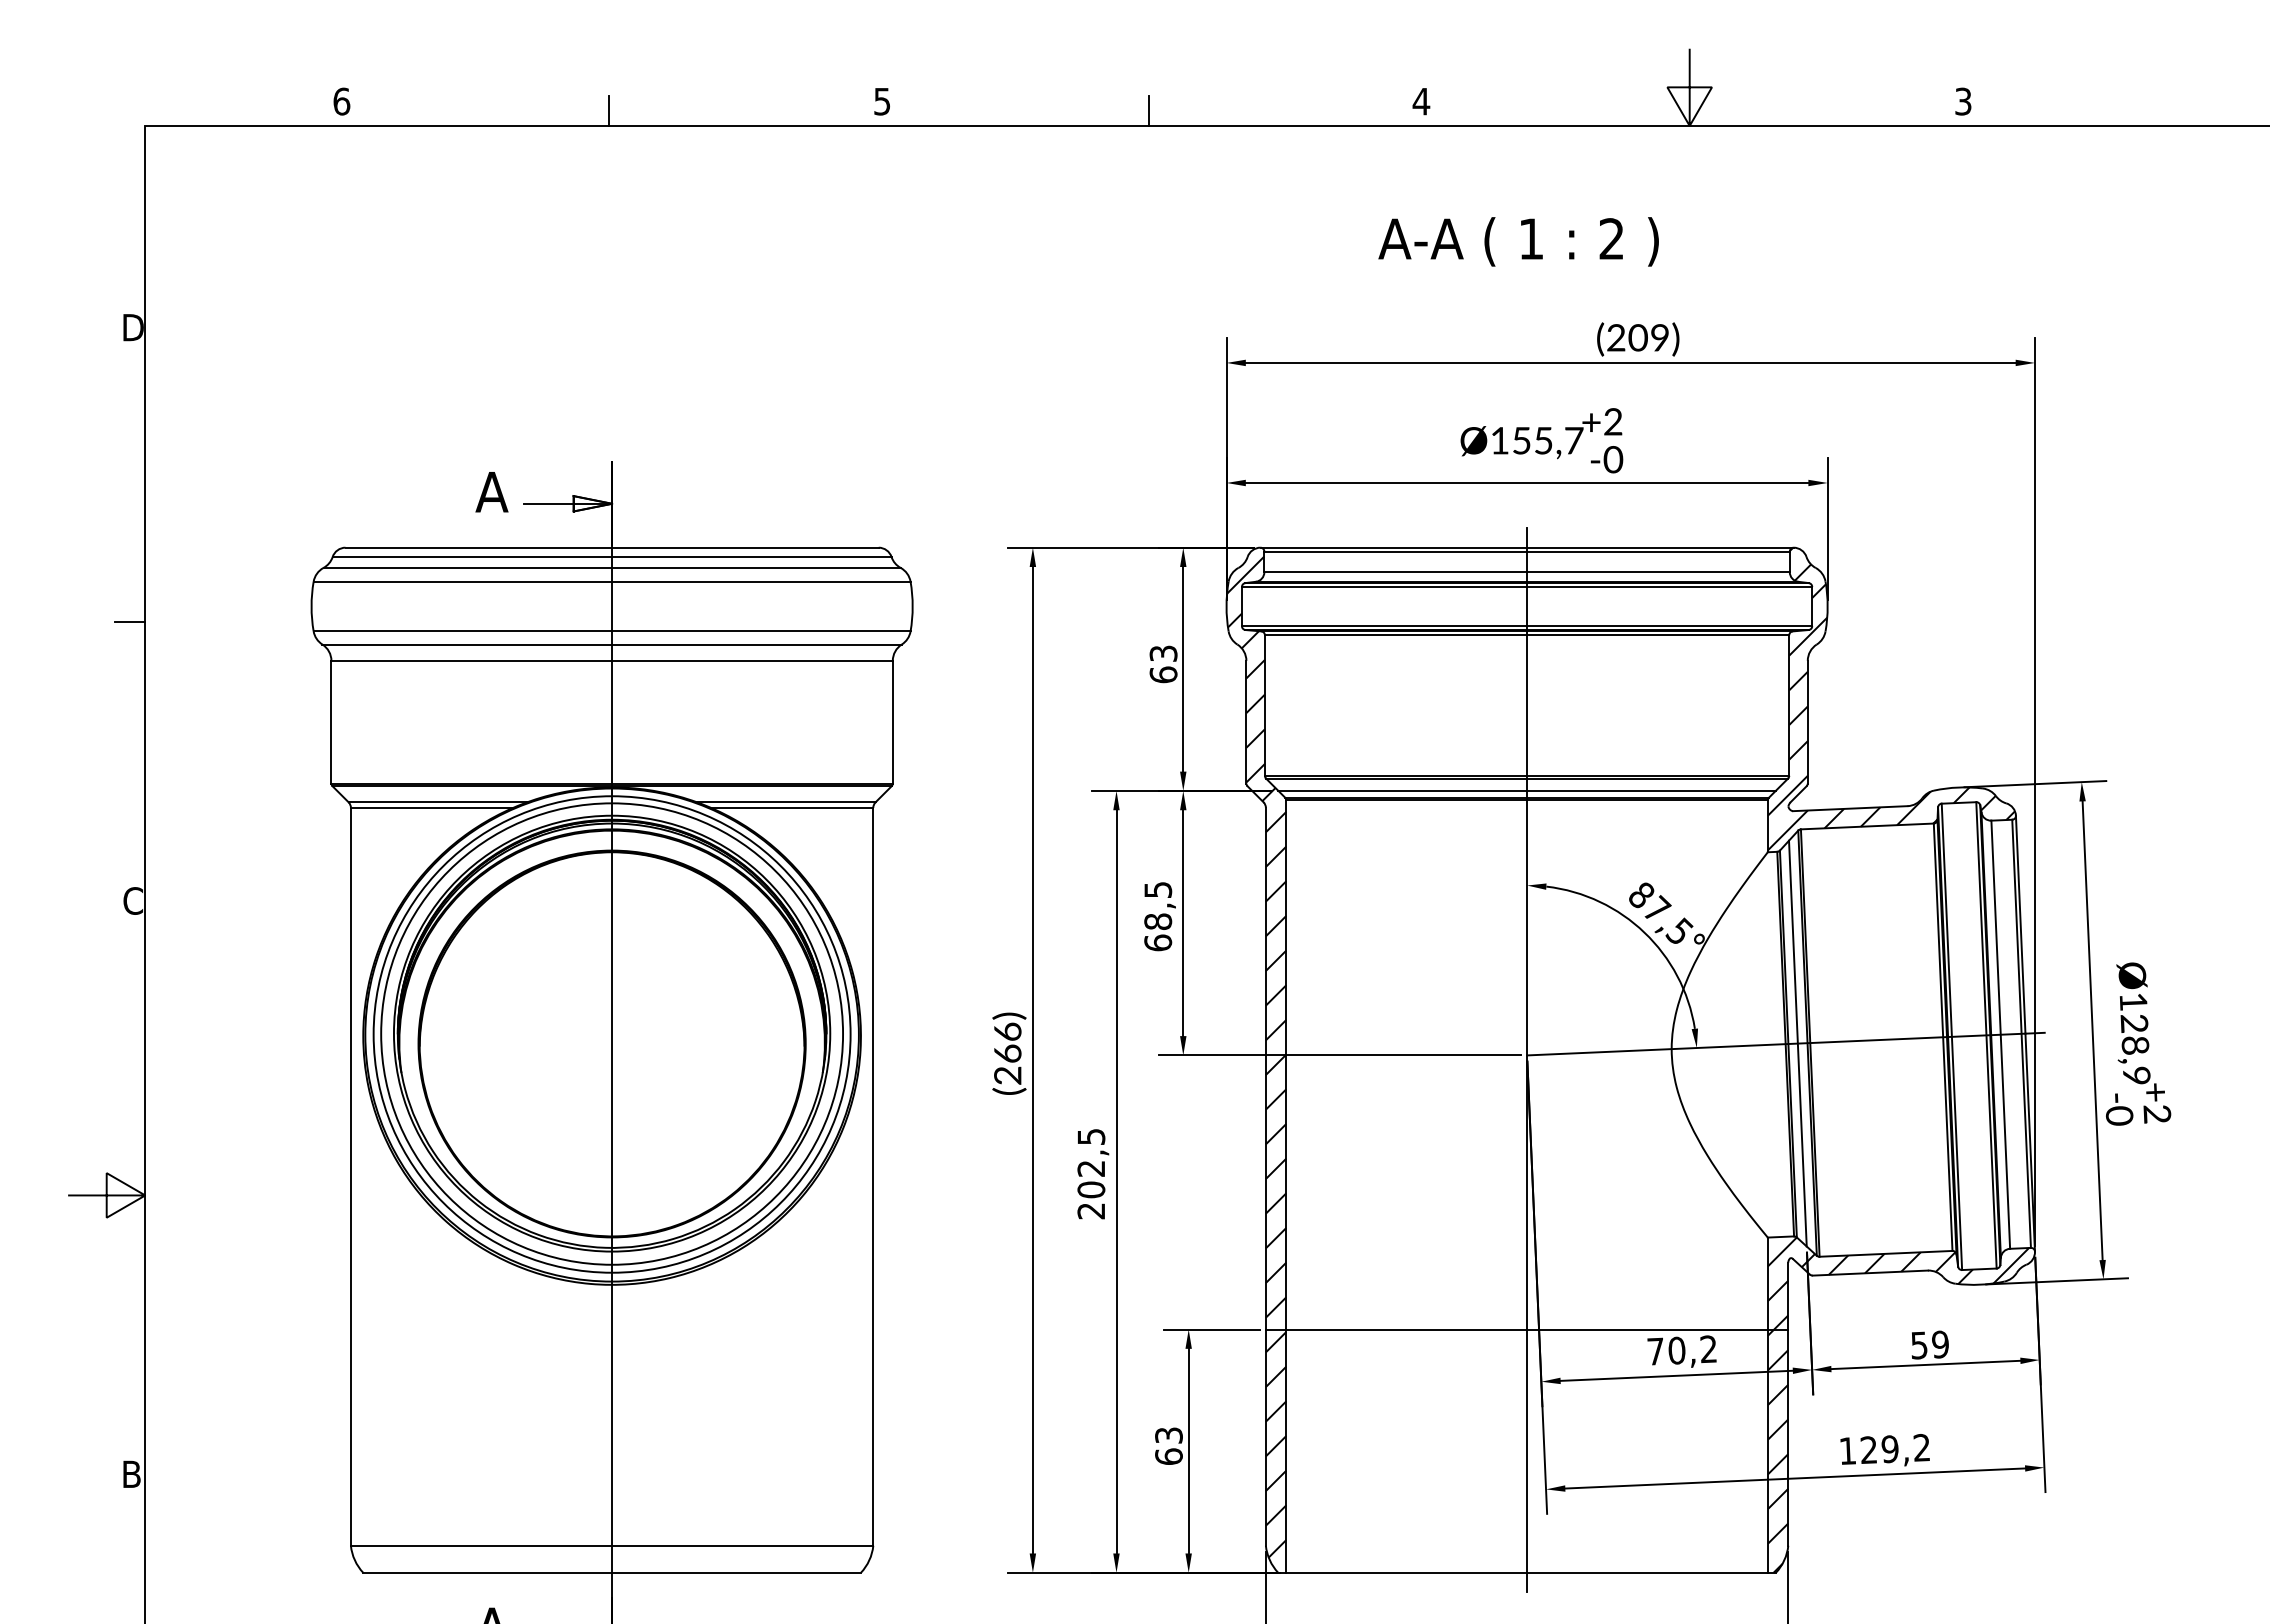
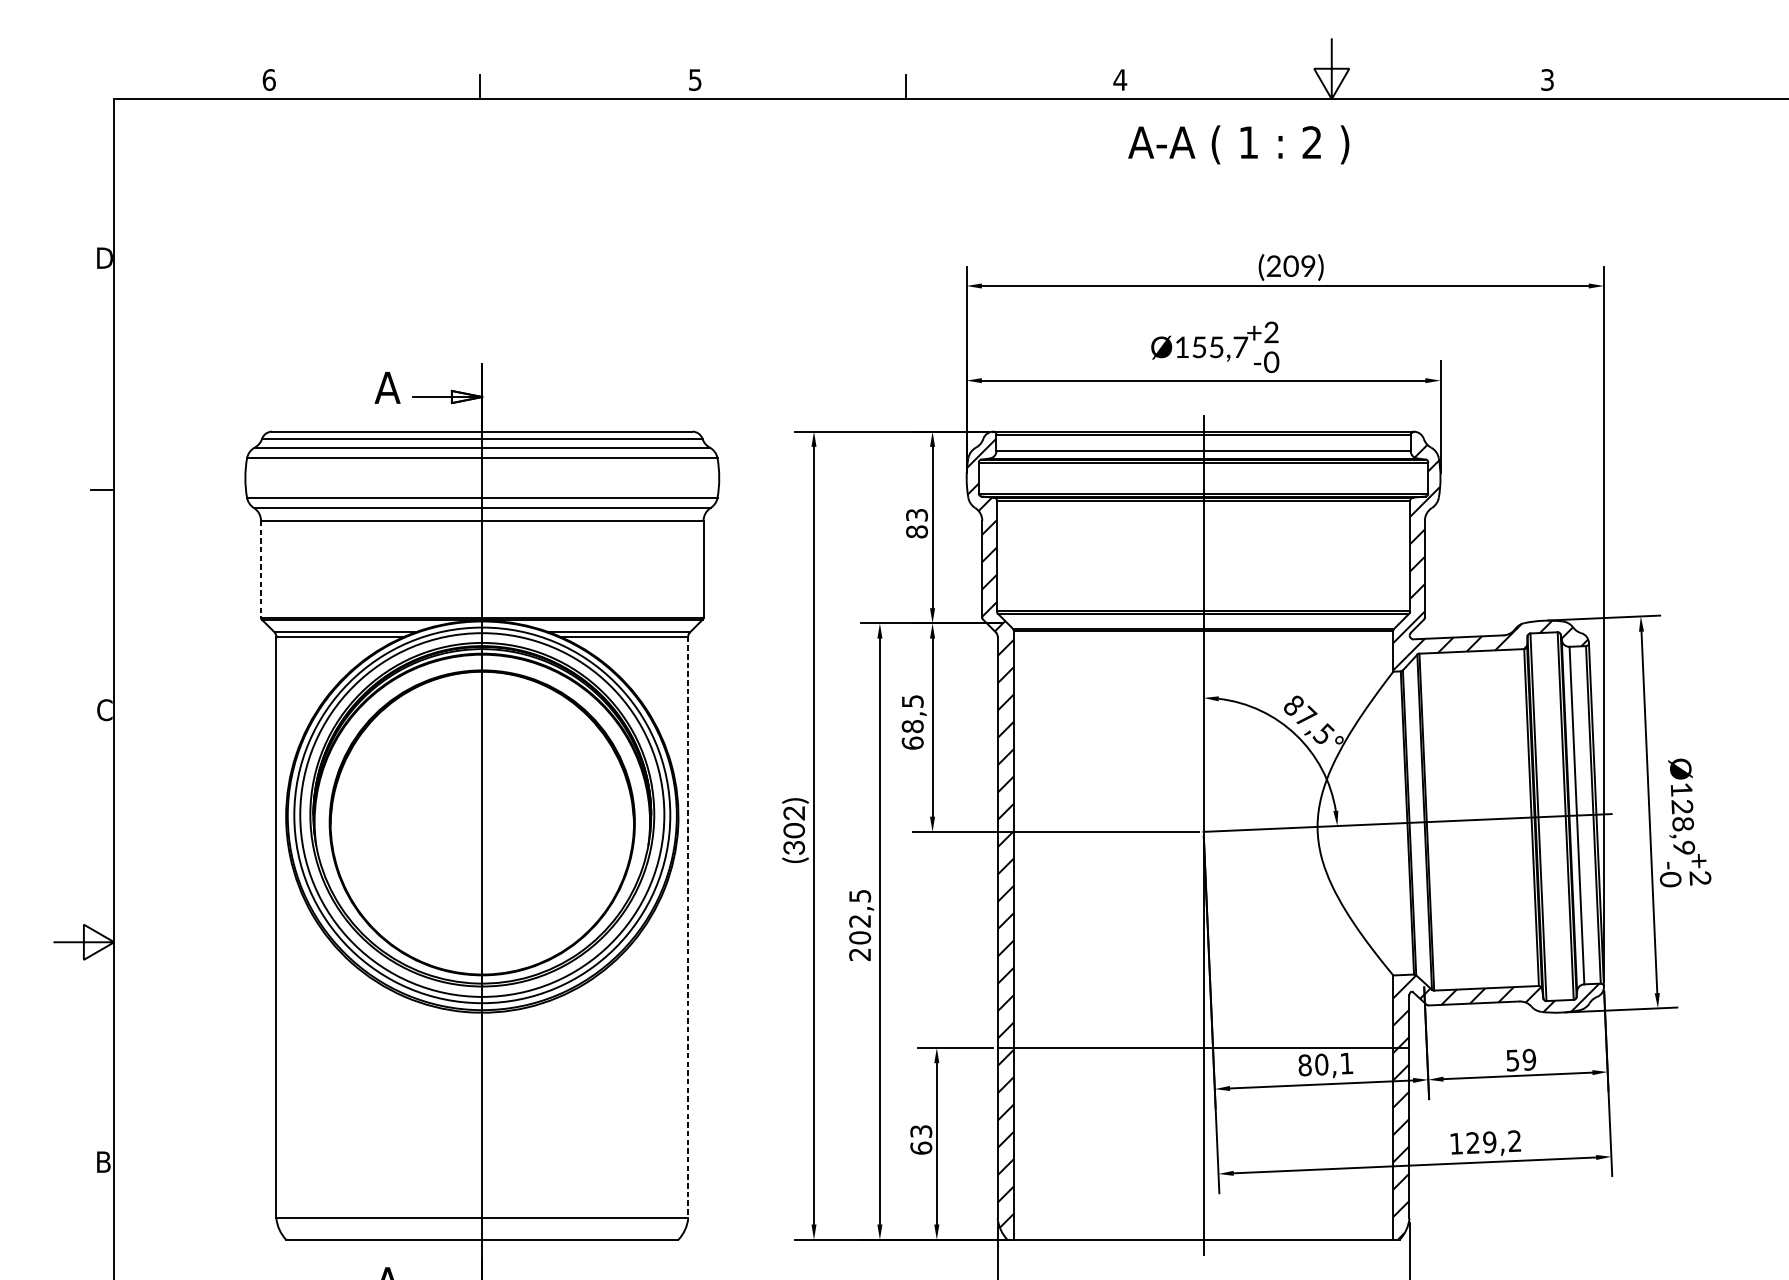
text: (1518, 241) -> (1238, 144), moved
text: (1163, 674) -> (916, 531), 63 -> 83
line: (331, 722) -> (261, 569), solid -> dashed
line: (1526, 790) -> (1203, 623), removed
line: (1797, 1043) -> (1416, 822), removed
text: (1007, 1053) -> (793, 830), (266) -> (302)
line: (873, 1176) -> (688, 927), solid -> dashed
text: (1681, 1350) -> (1325, 1064), 70,2 -> 80,1

